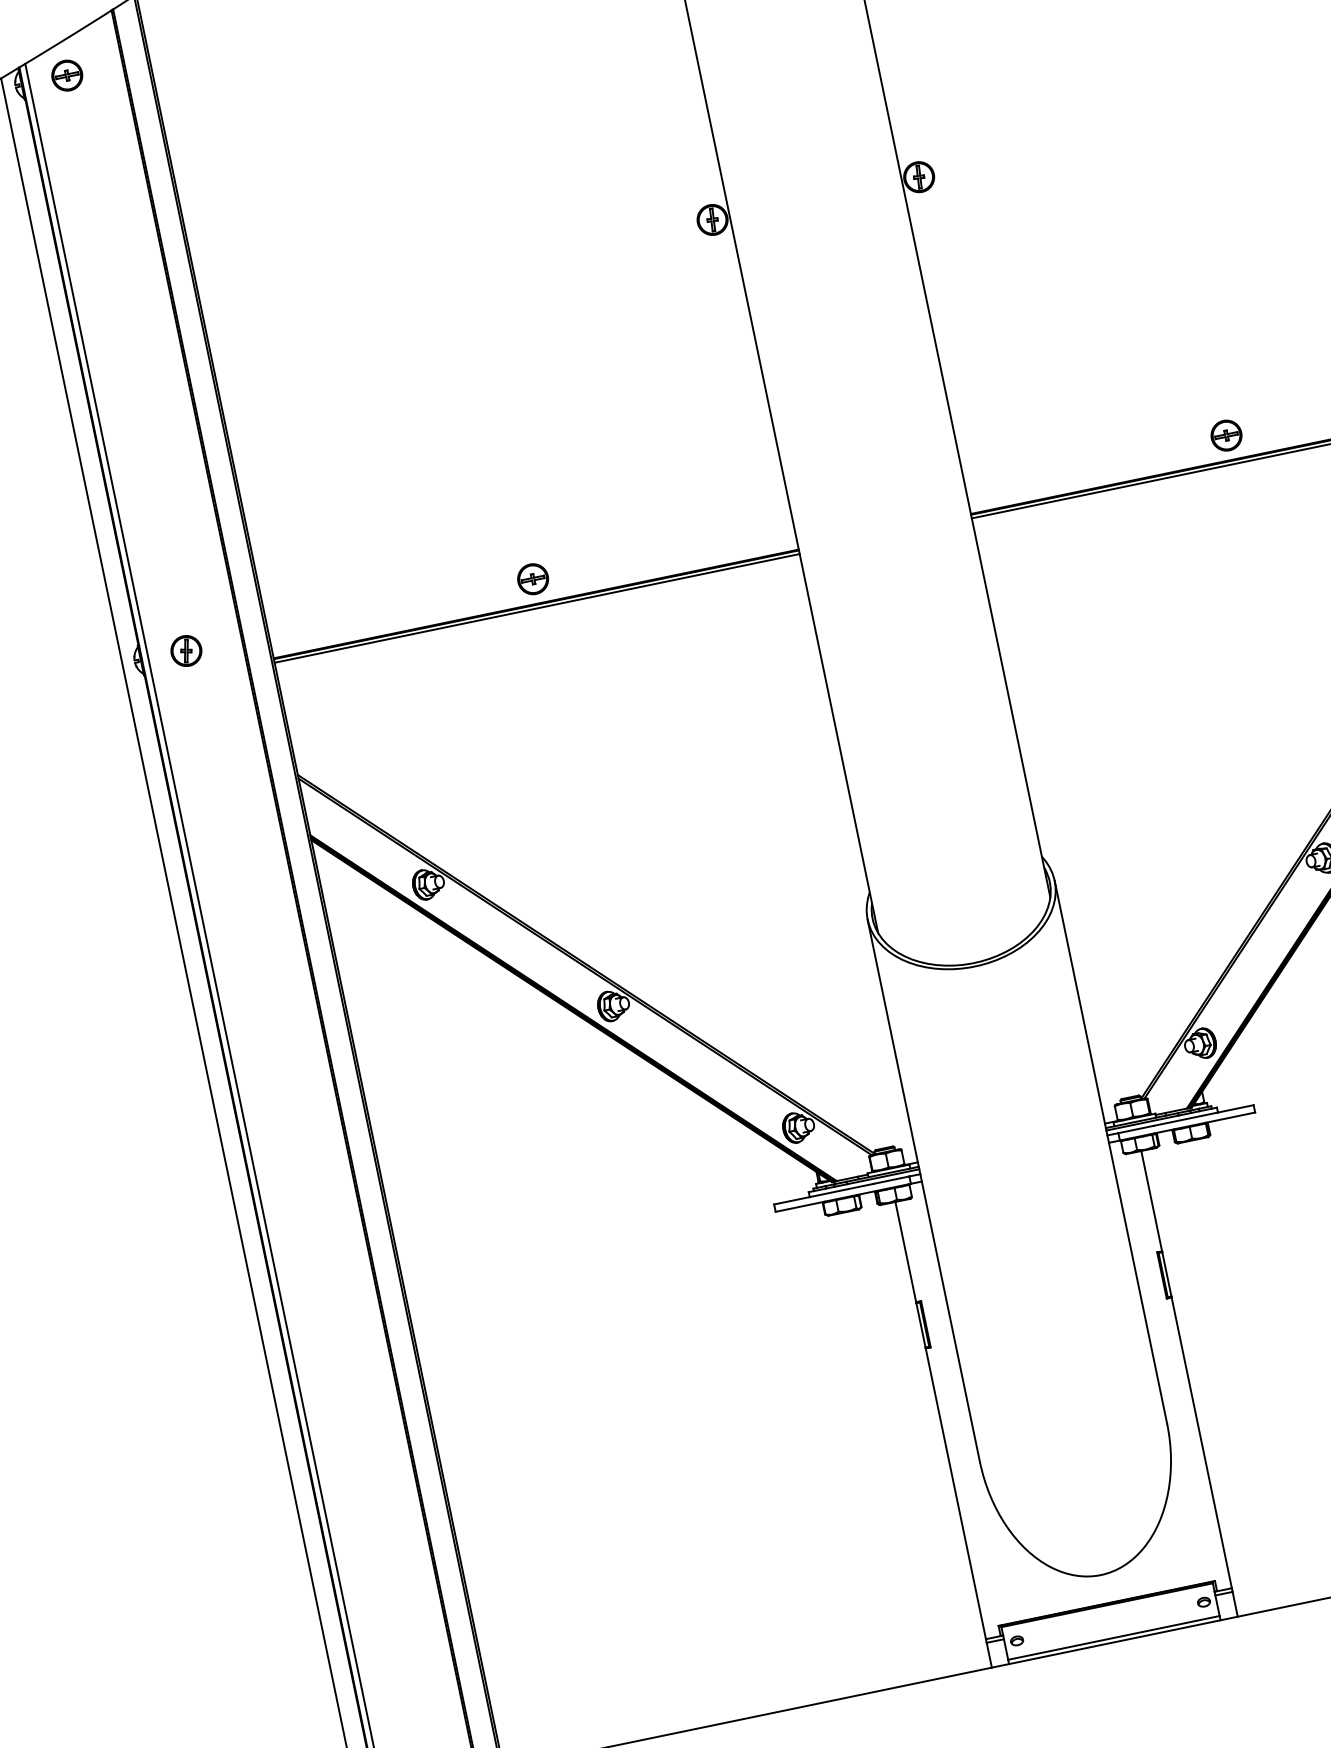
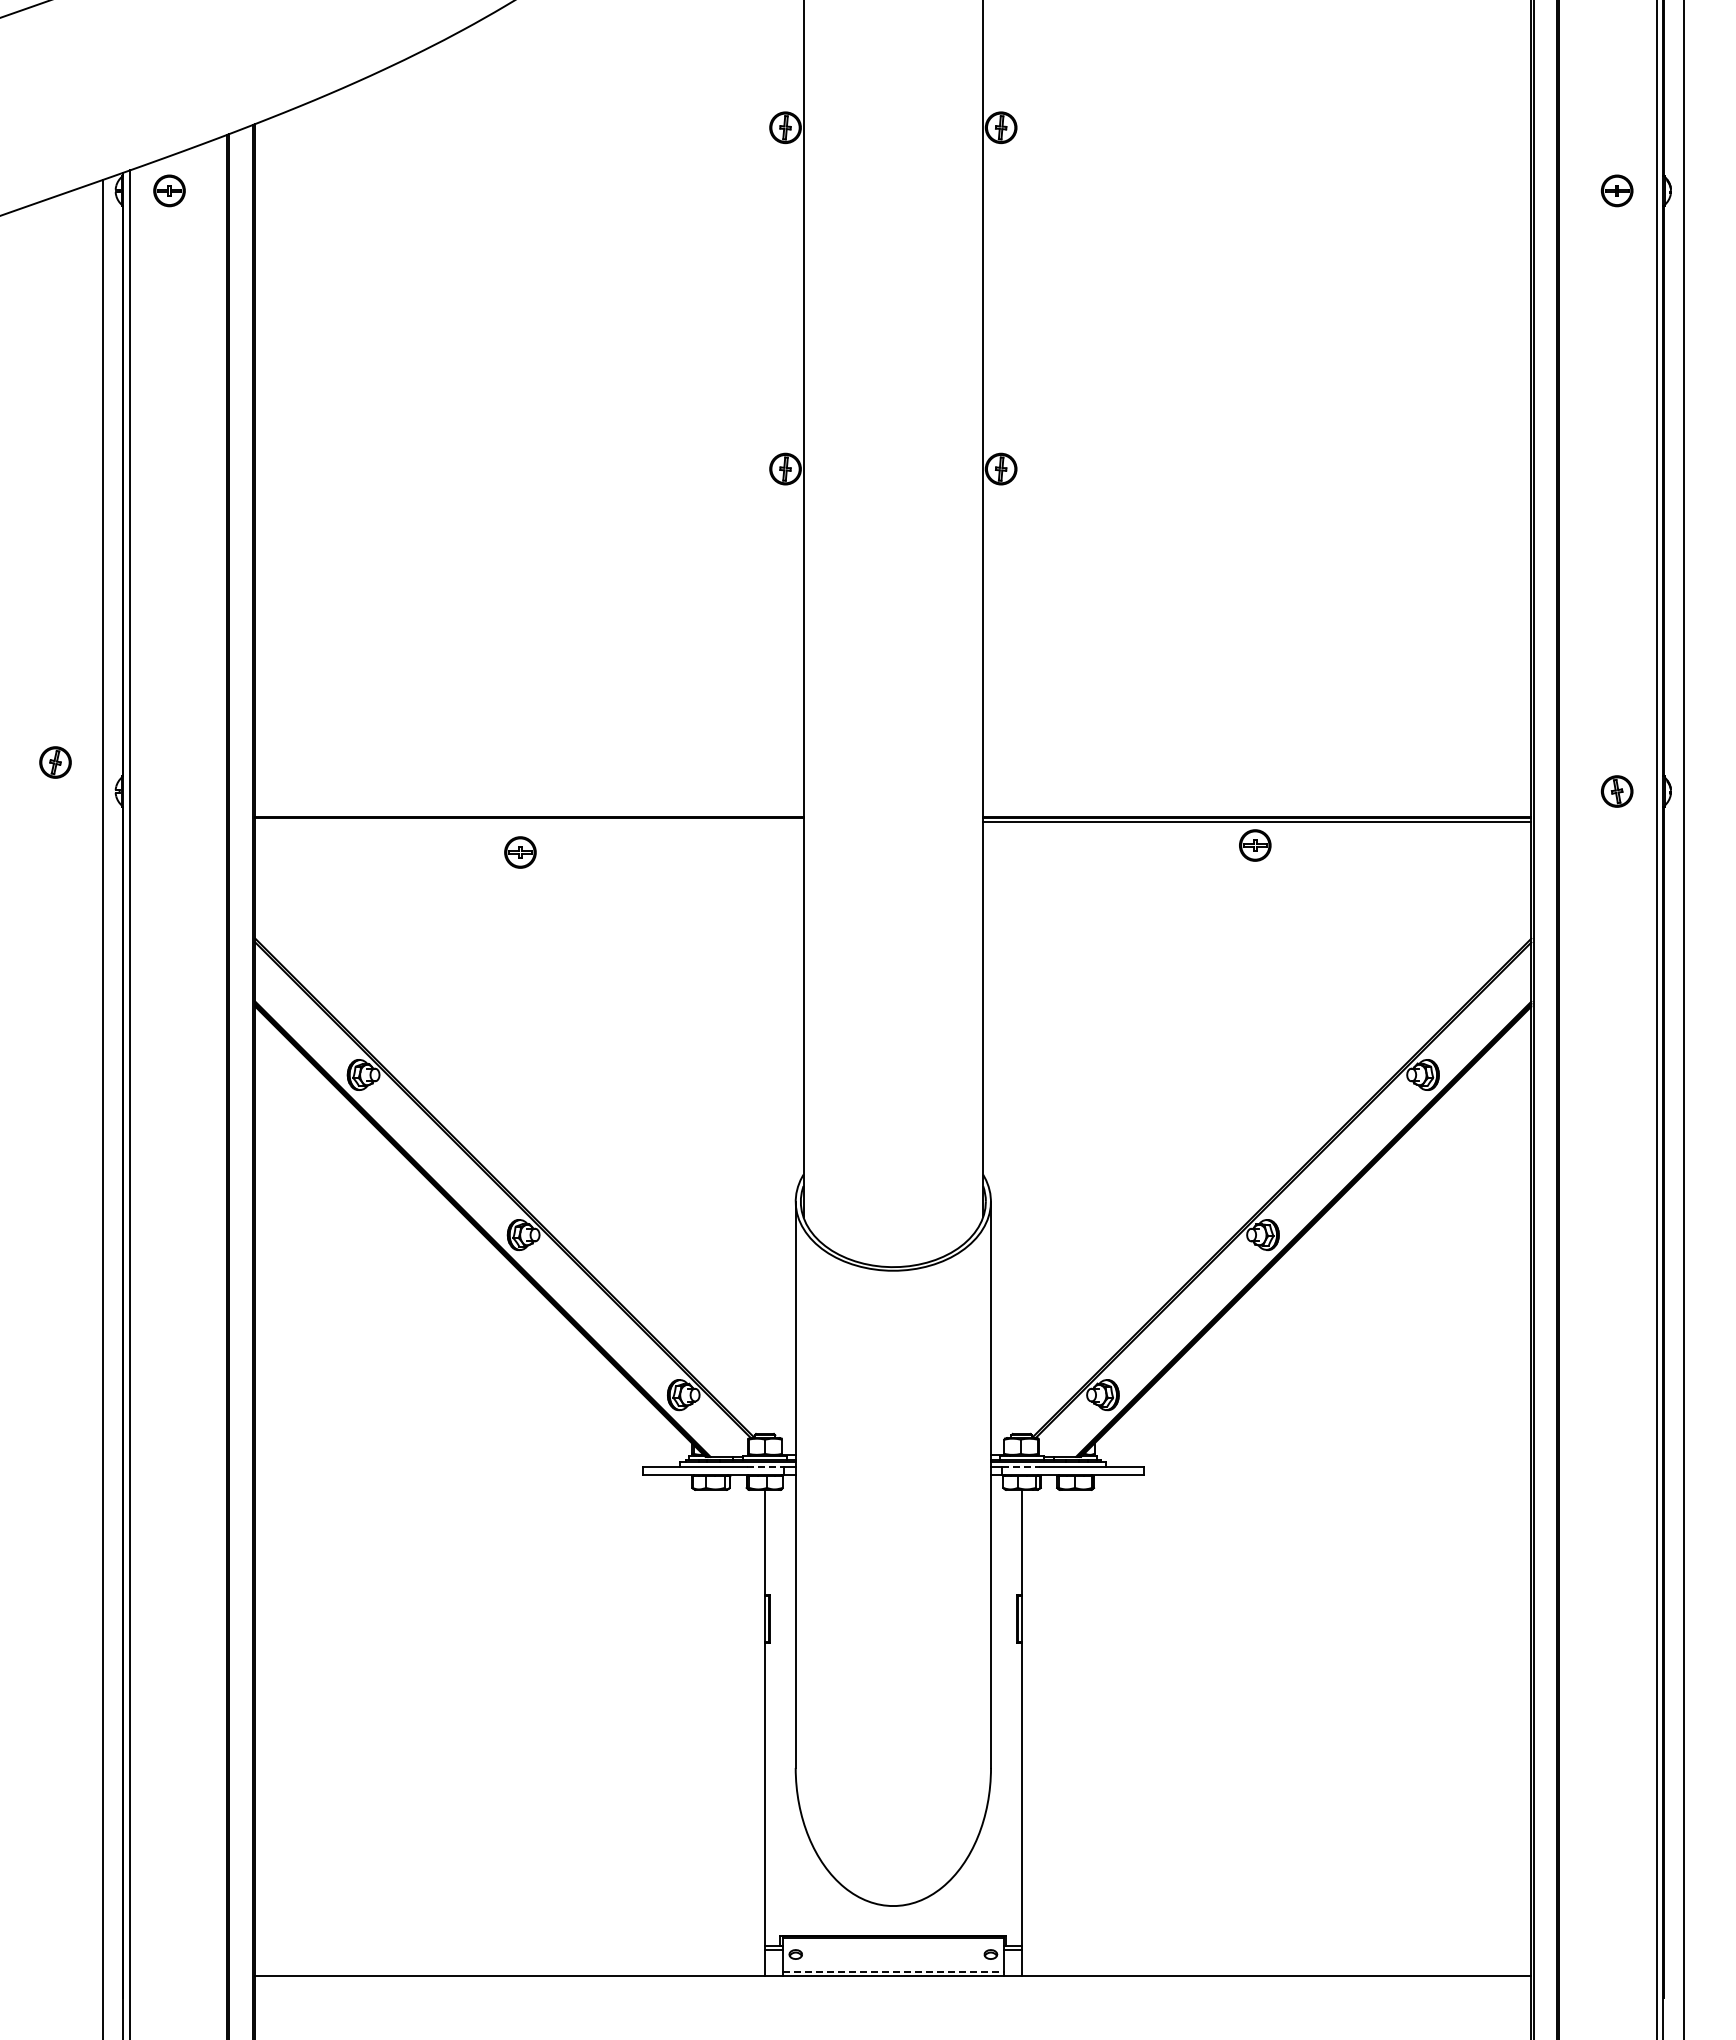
part: (1226, 435) -> (1255, 845), moved
part: (533, 579) -> (520, 852), moved
line: (537, 608) -> (529, 821), removed
part: (186, 651) -> (55, 762), moved
line: (1136, 1129) -> (1021, 1467), solid -> dashed
line: (891, 1180) -> (765, 1467), solid -> dashed
line: (1114, 1637) -> (893, 1971), solid -> dashed

